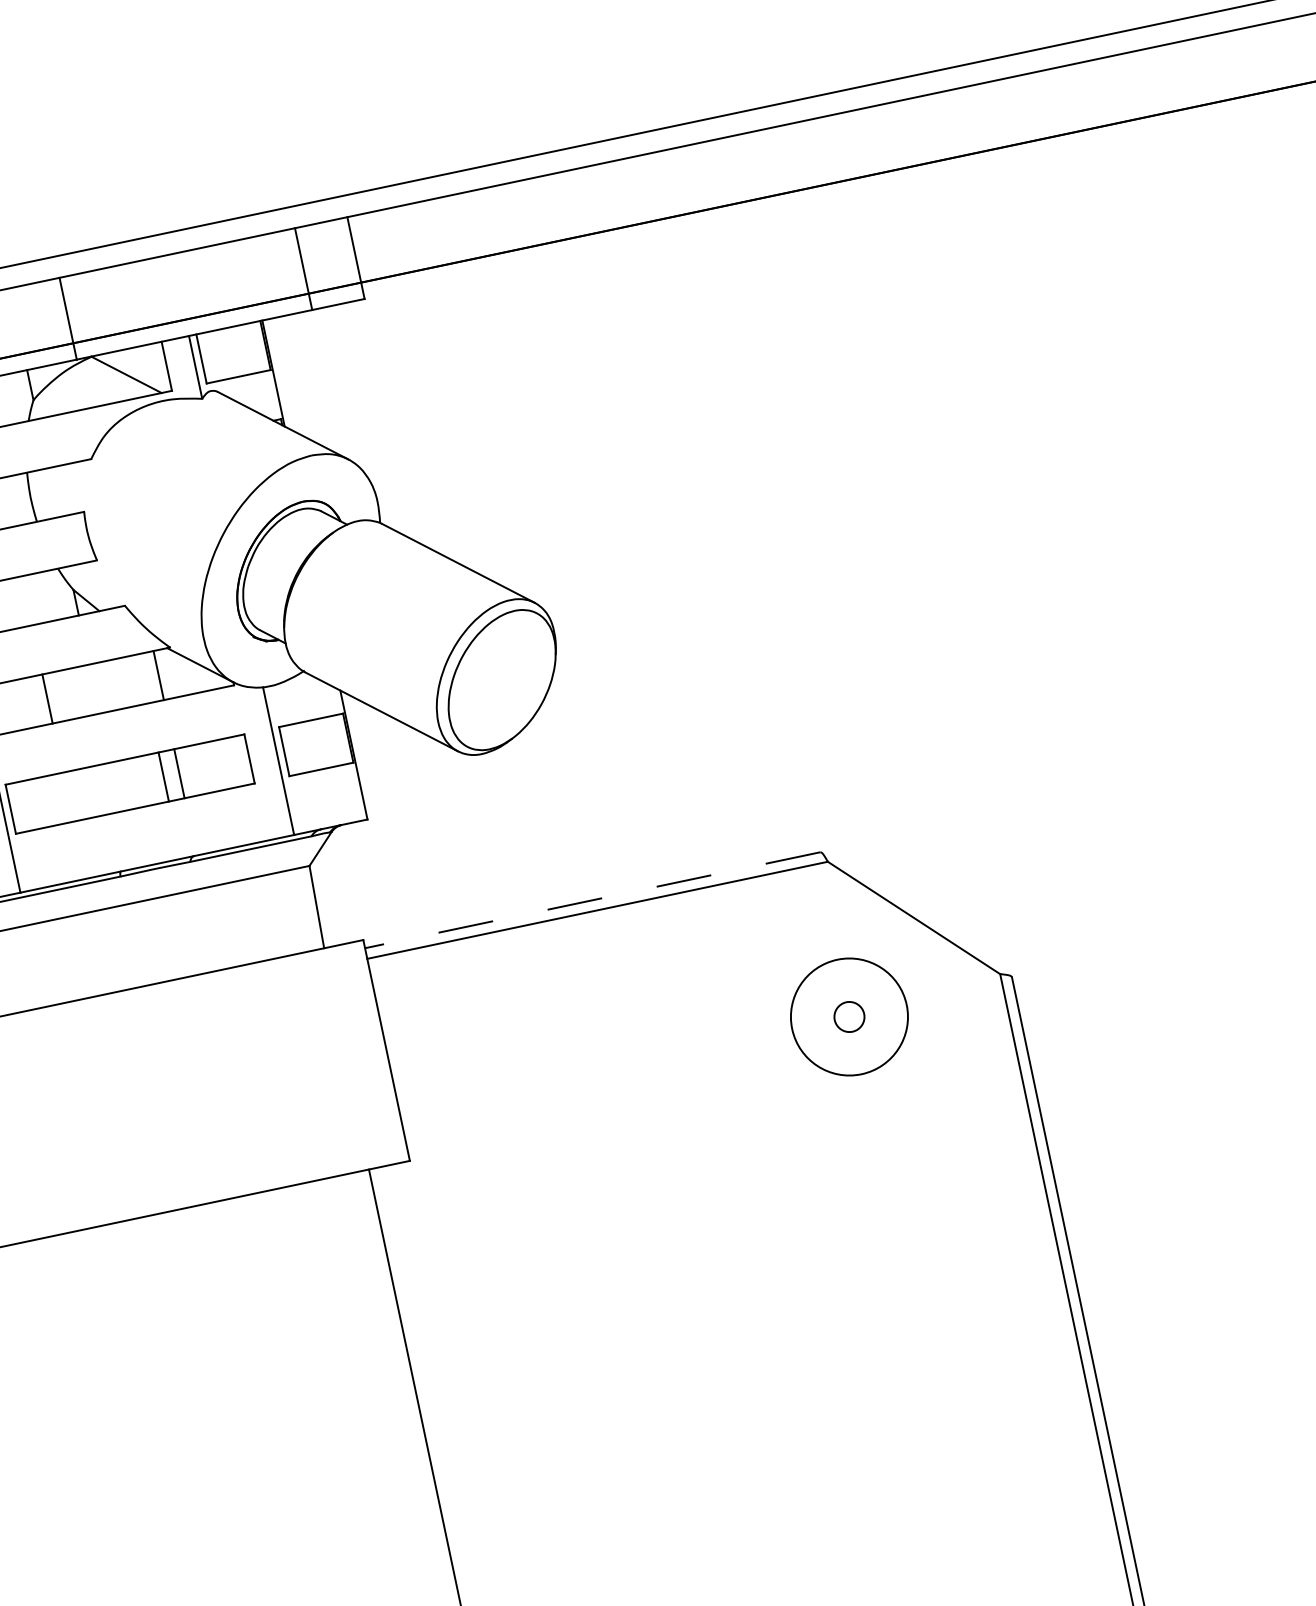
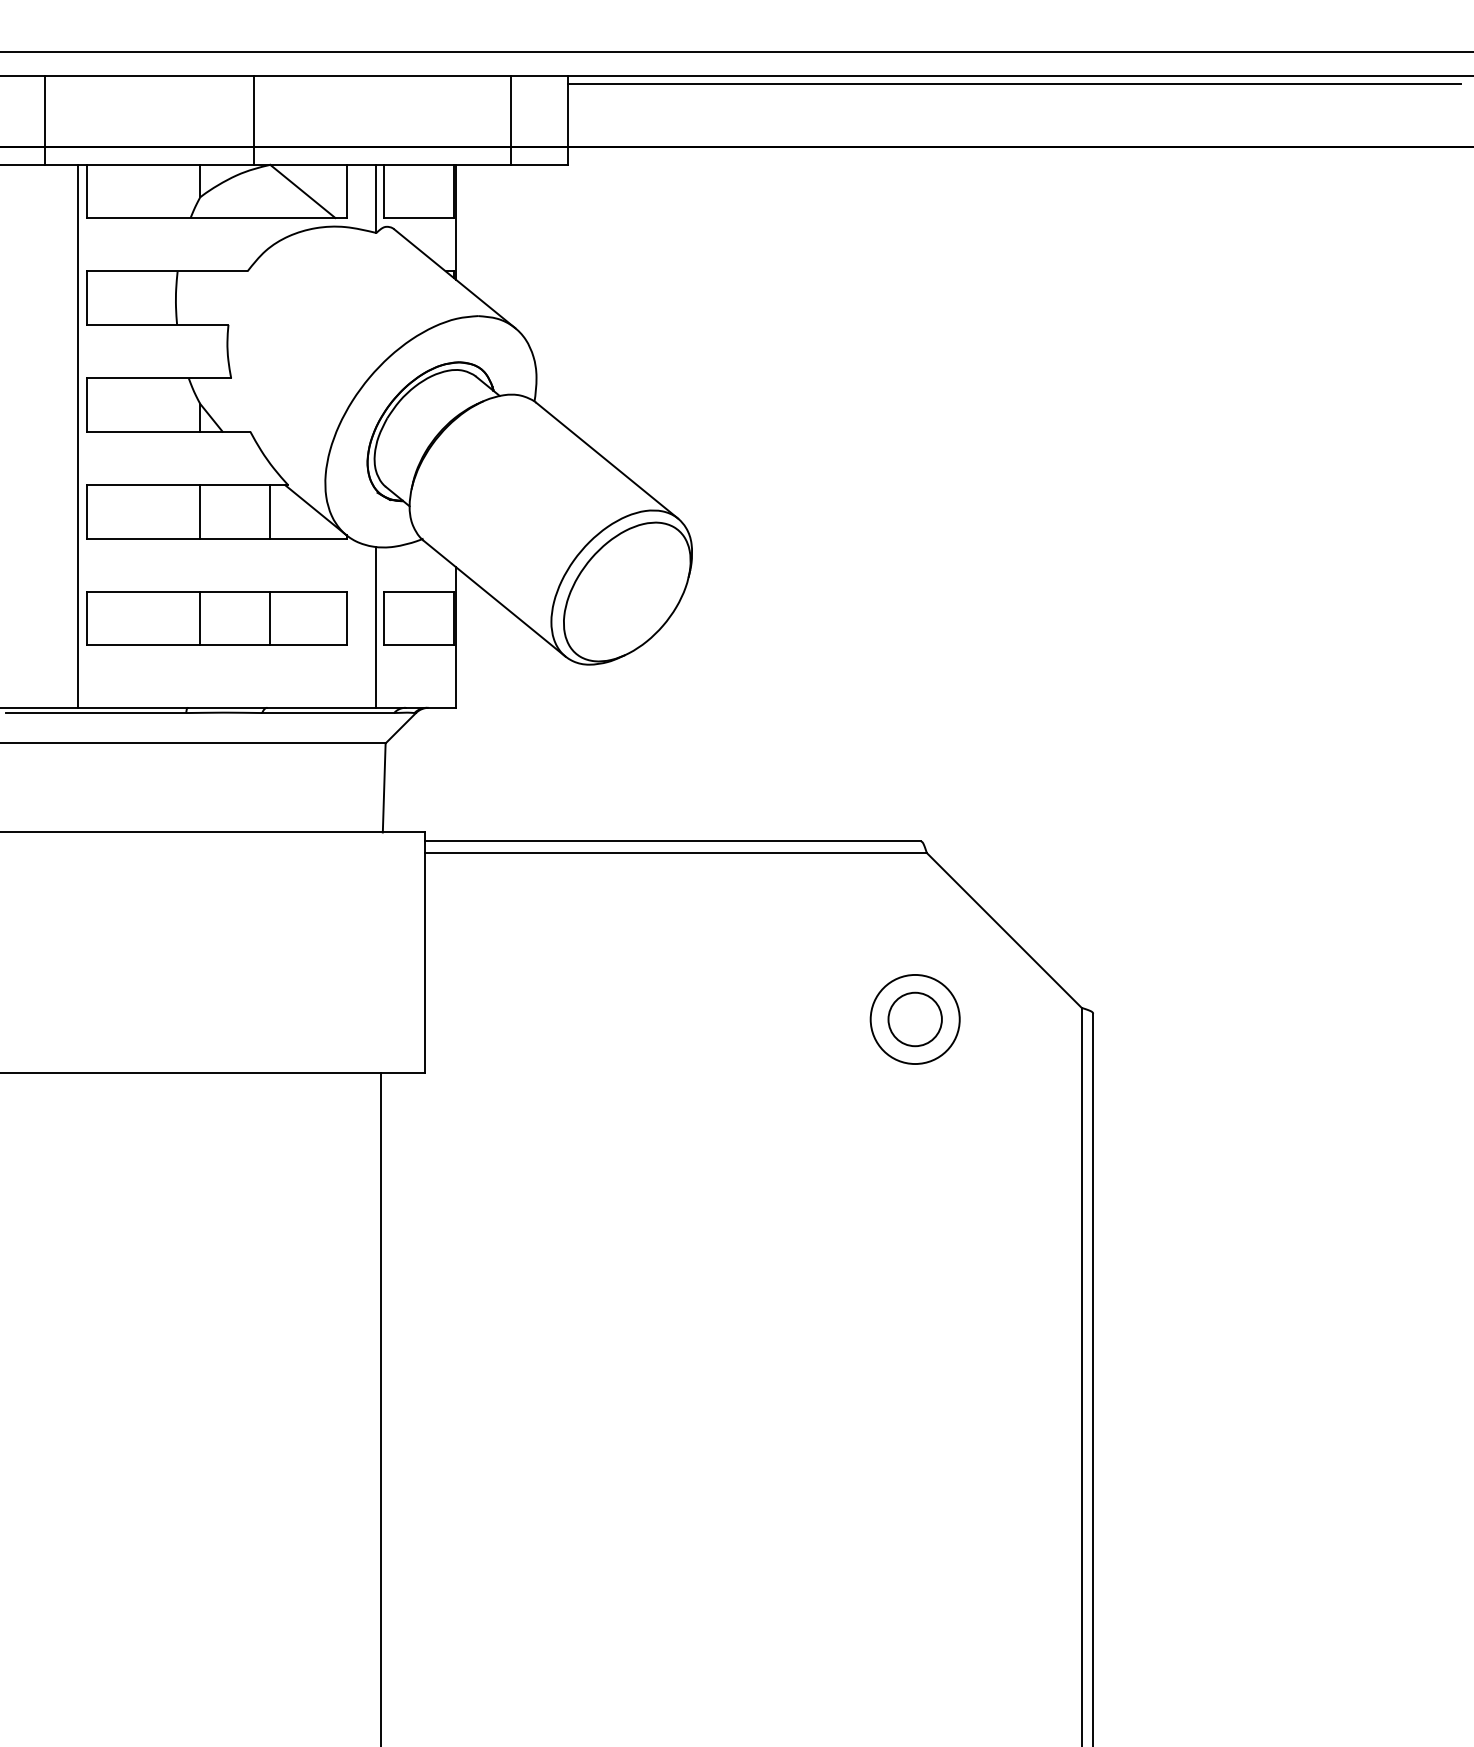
line: (758, 139) -> (1013, 84), added
line: (47, 698) -> (200, 511), moved
line: (163, 776) -> (200, 618), moved
line: (592, 900) -> (673, 841), dashed -> solid
circle: (848, 1017) -> (914, 1019), size x0.71
circle: (848, 1017) -> (914, 1019), size x1.67

